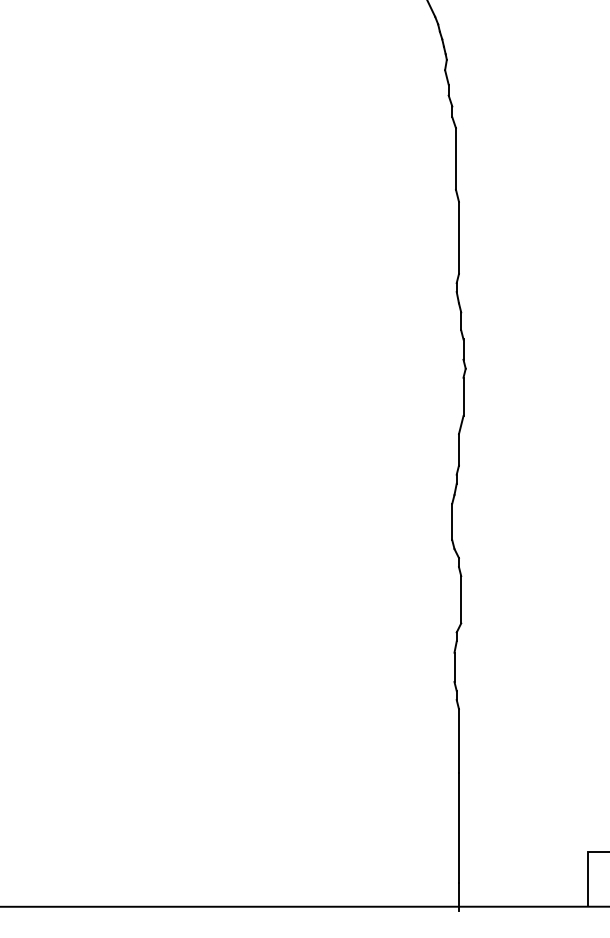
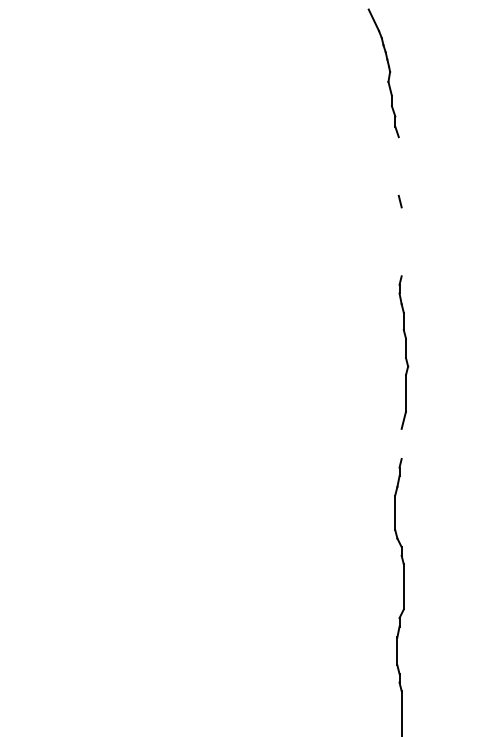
line: (455, 158) -> (398, 166), removed
line: (458, 237) -> (401, 241), removed
line: (458, 449) -> (401, 443), removed

